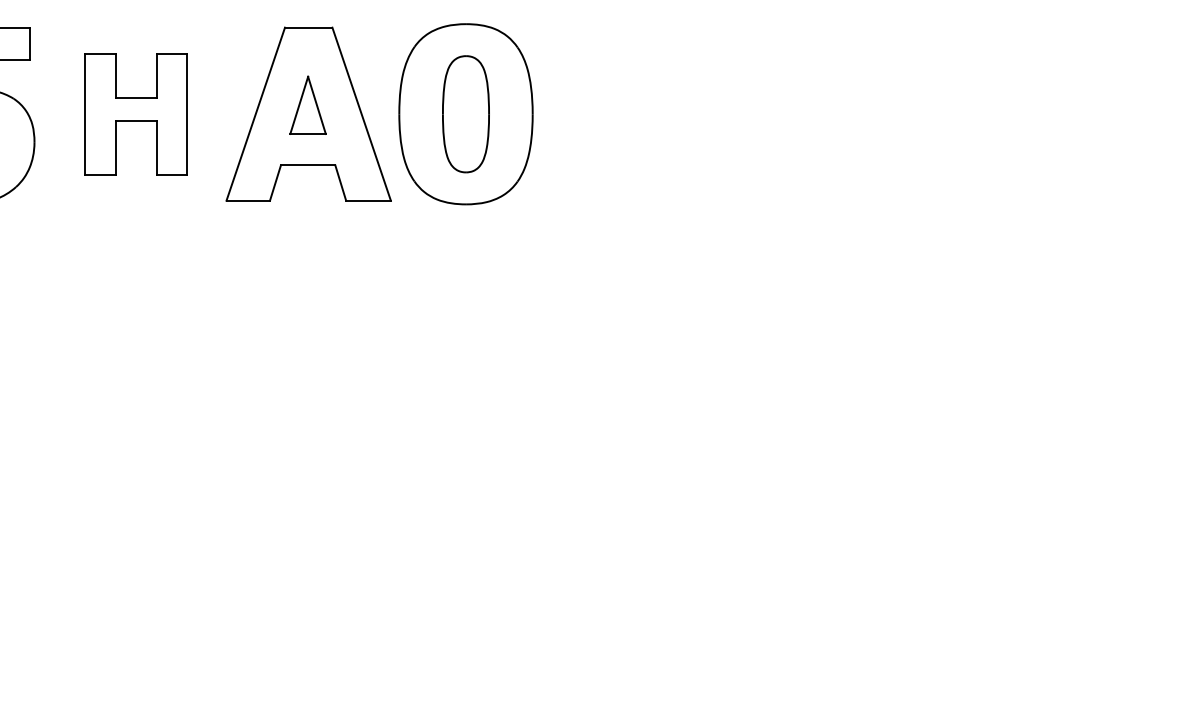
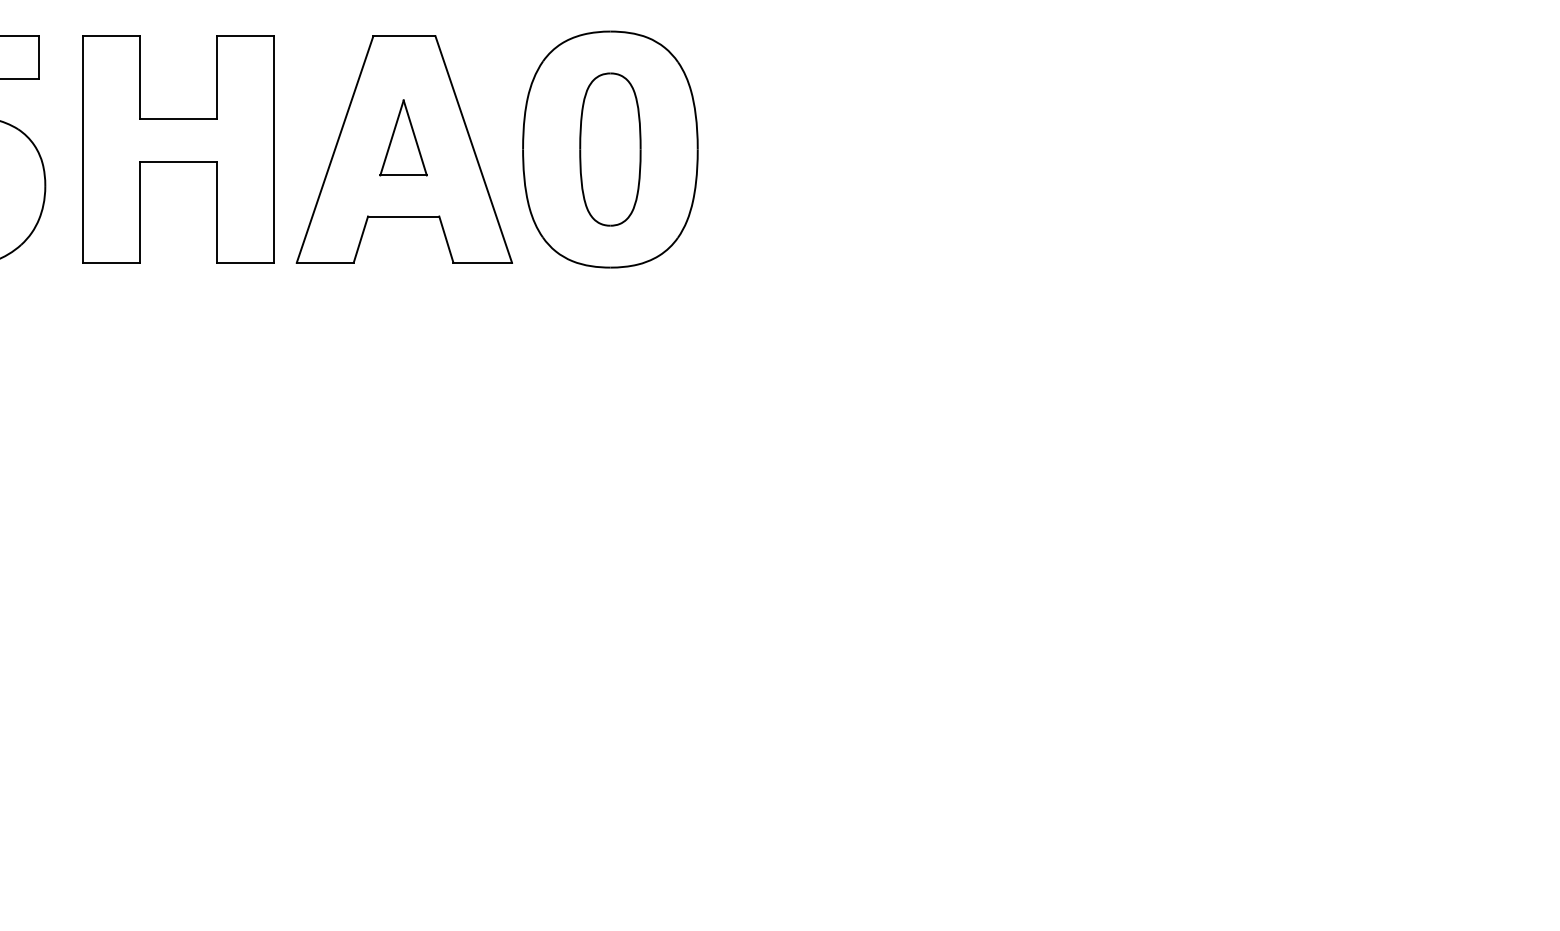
part: (135, 114) -> (177, 149), size x1.43

